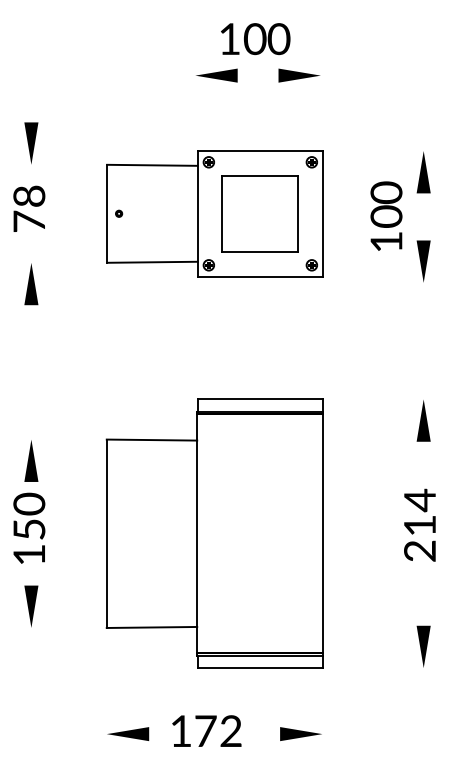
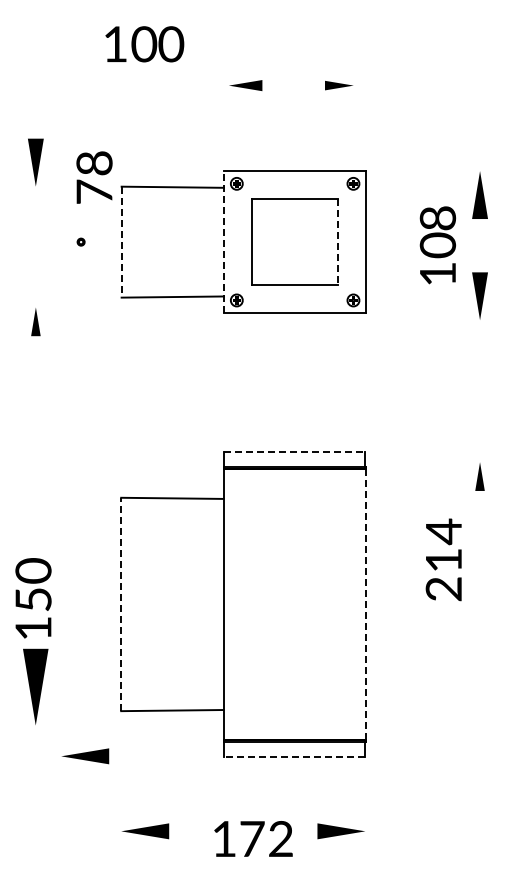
text: (255, 39) -> (144, 44), moved
part: (216, 75) -> (245, 85), size x0.7
part: (298, 75) -> (338, 85), size x0.6
text: (386, 192) -> (438, 218), 0 -> 8
text: (29, 208) -> (94, 177), moved
part: (118, 213) -> (80, 241), moved
line: (198, 213) -> (224, 241), solid -> dashed
line: (107, 214) -> (121, 242), solid -> dashed
line: (298, 214) -> (338, 242), solid -> dashed
part: (31, 283) -> (35, 321), size x0.6
line: (259, 399) -> (294, 452), solid -> dashed
part: (423, 420) -> (479, 476), size x0.6
part: (31, 460) -> (35, 521), removed
text: (419, 524) -> (443, 559), moved
line: (107, 533) -> (121, 604), solid -> dashed
line: (322, 533) -> (365, 604), solid -> dashed
part: (31, 606) -> (35, 686), size x1.6
part: (423, 645) -> (479, 731), removed
part: (75, 668) -> (85, 756), added
line: (259, 668) -> (294, 756), solid -> dashed
text: (206, 730) -> (253, 838), moved

